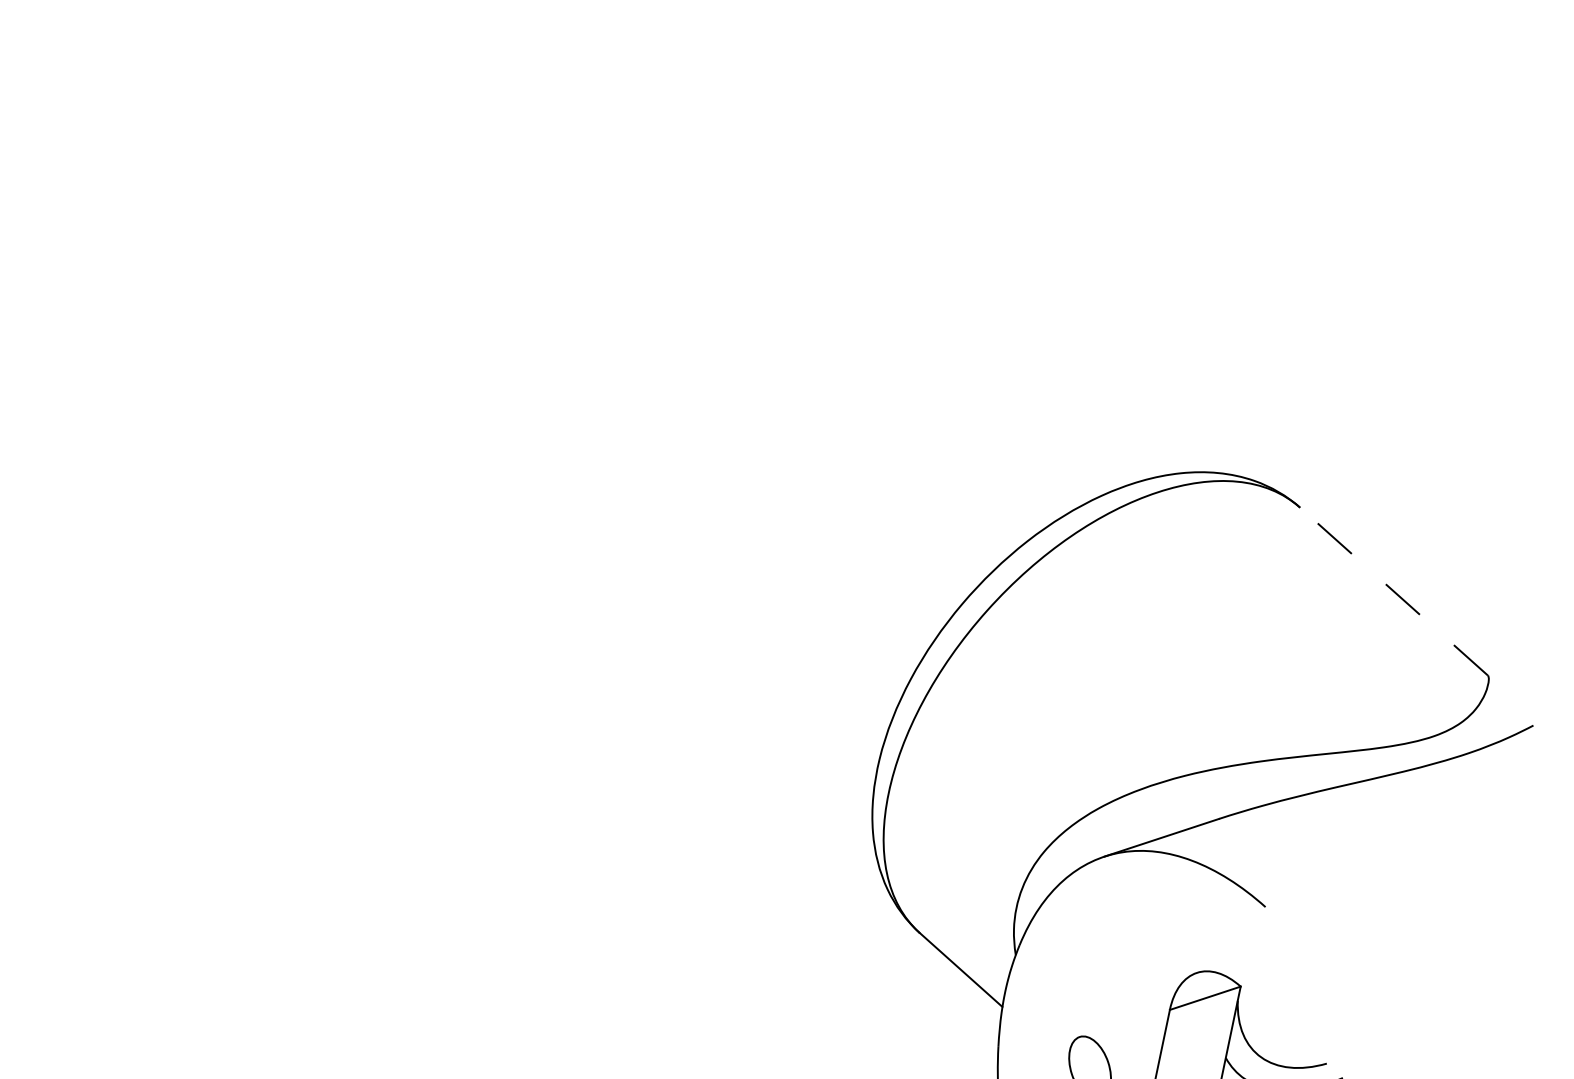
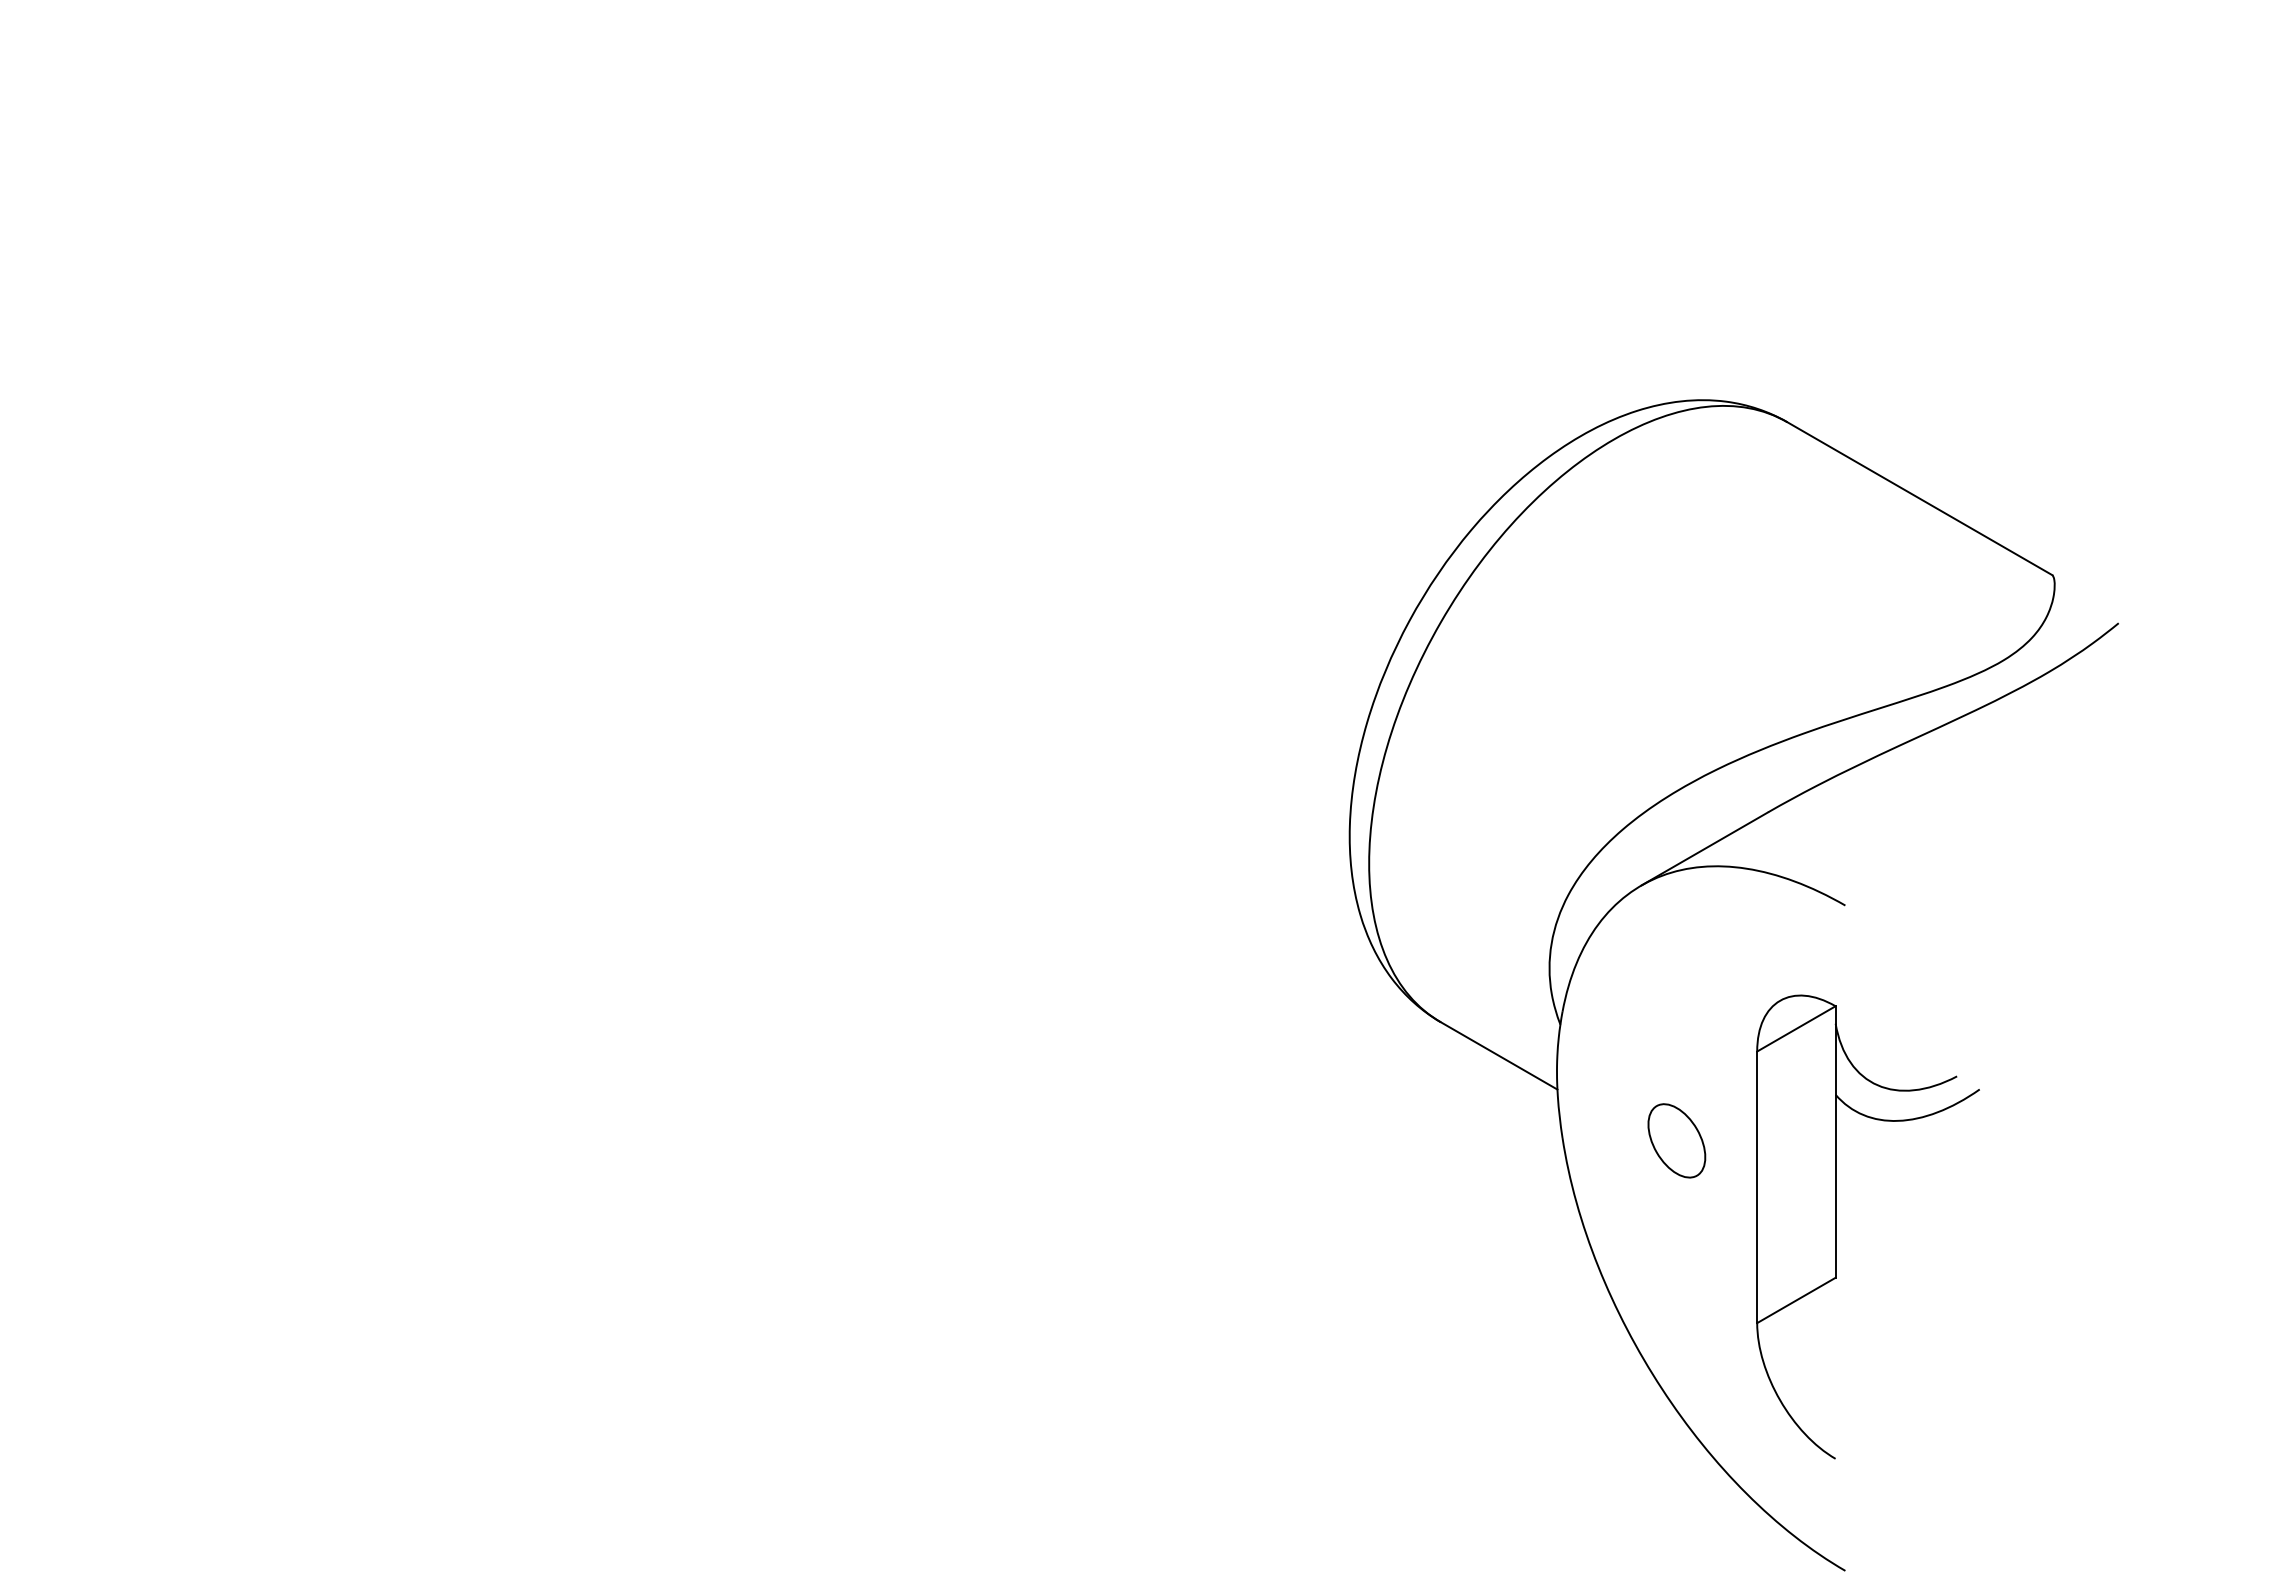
line: (1393, 591) -> (1919, 498), dashed -> solid

